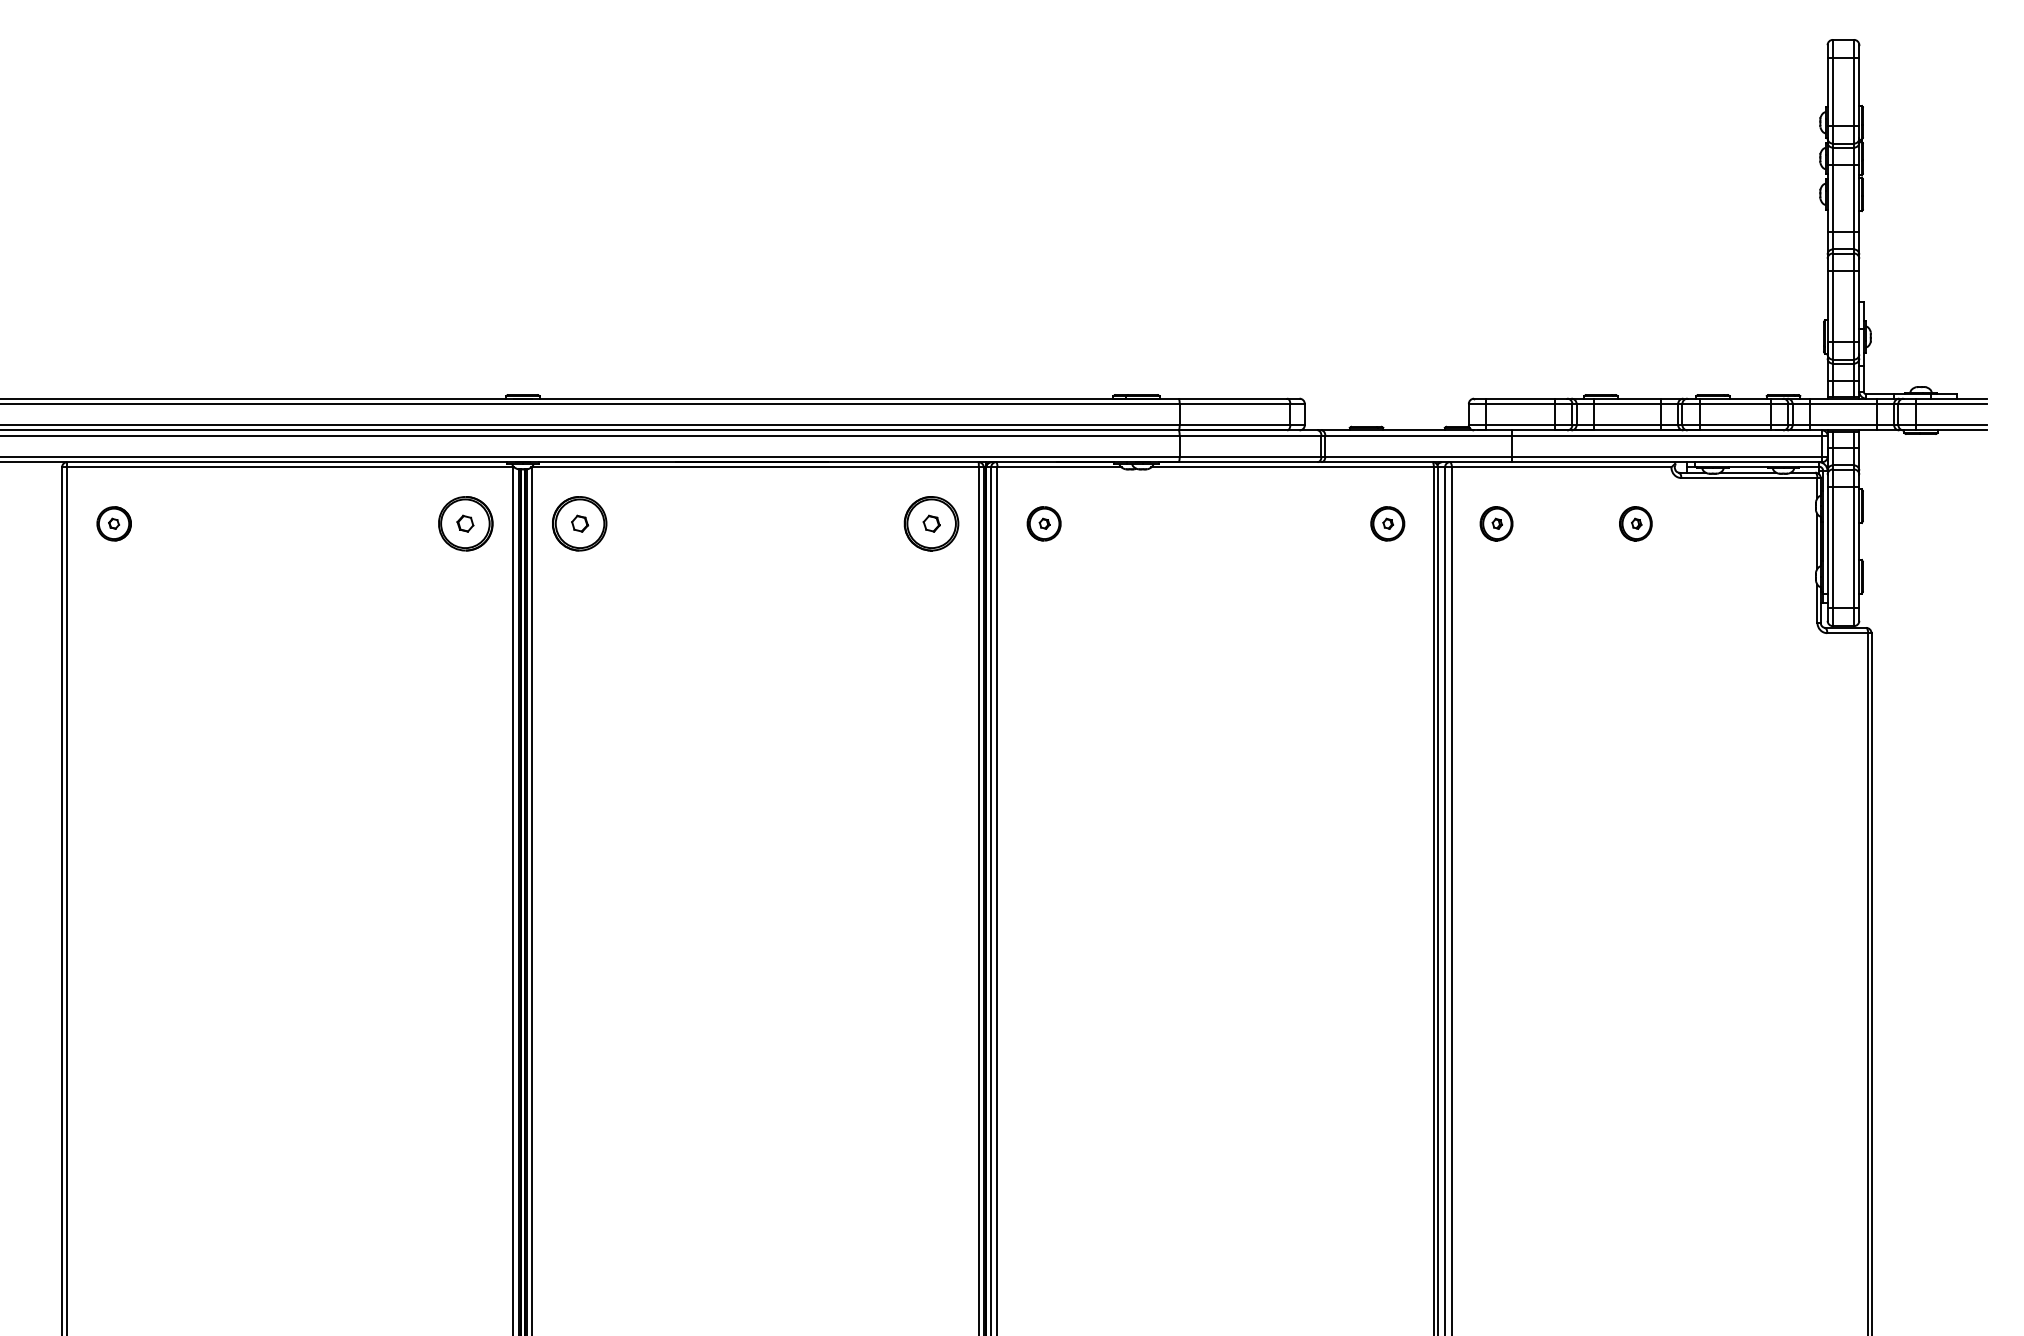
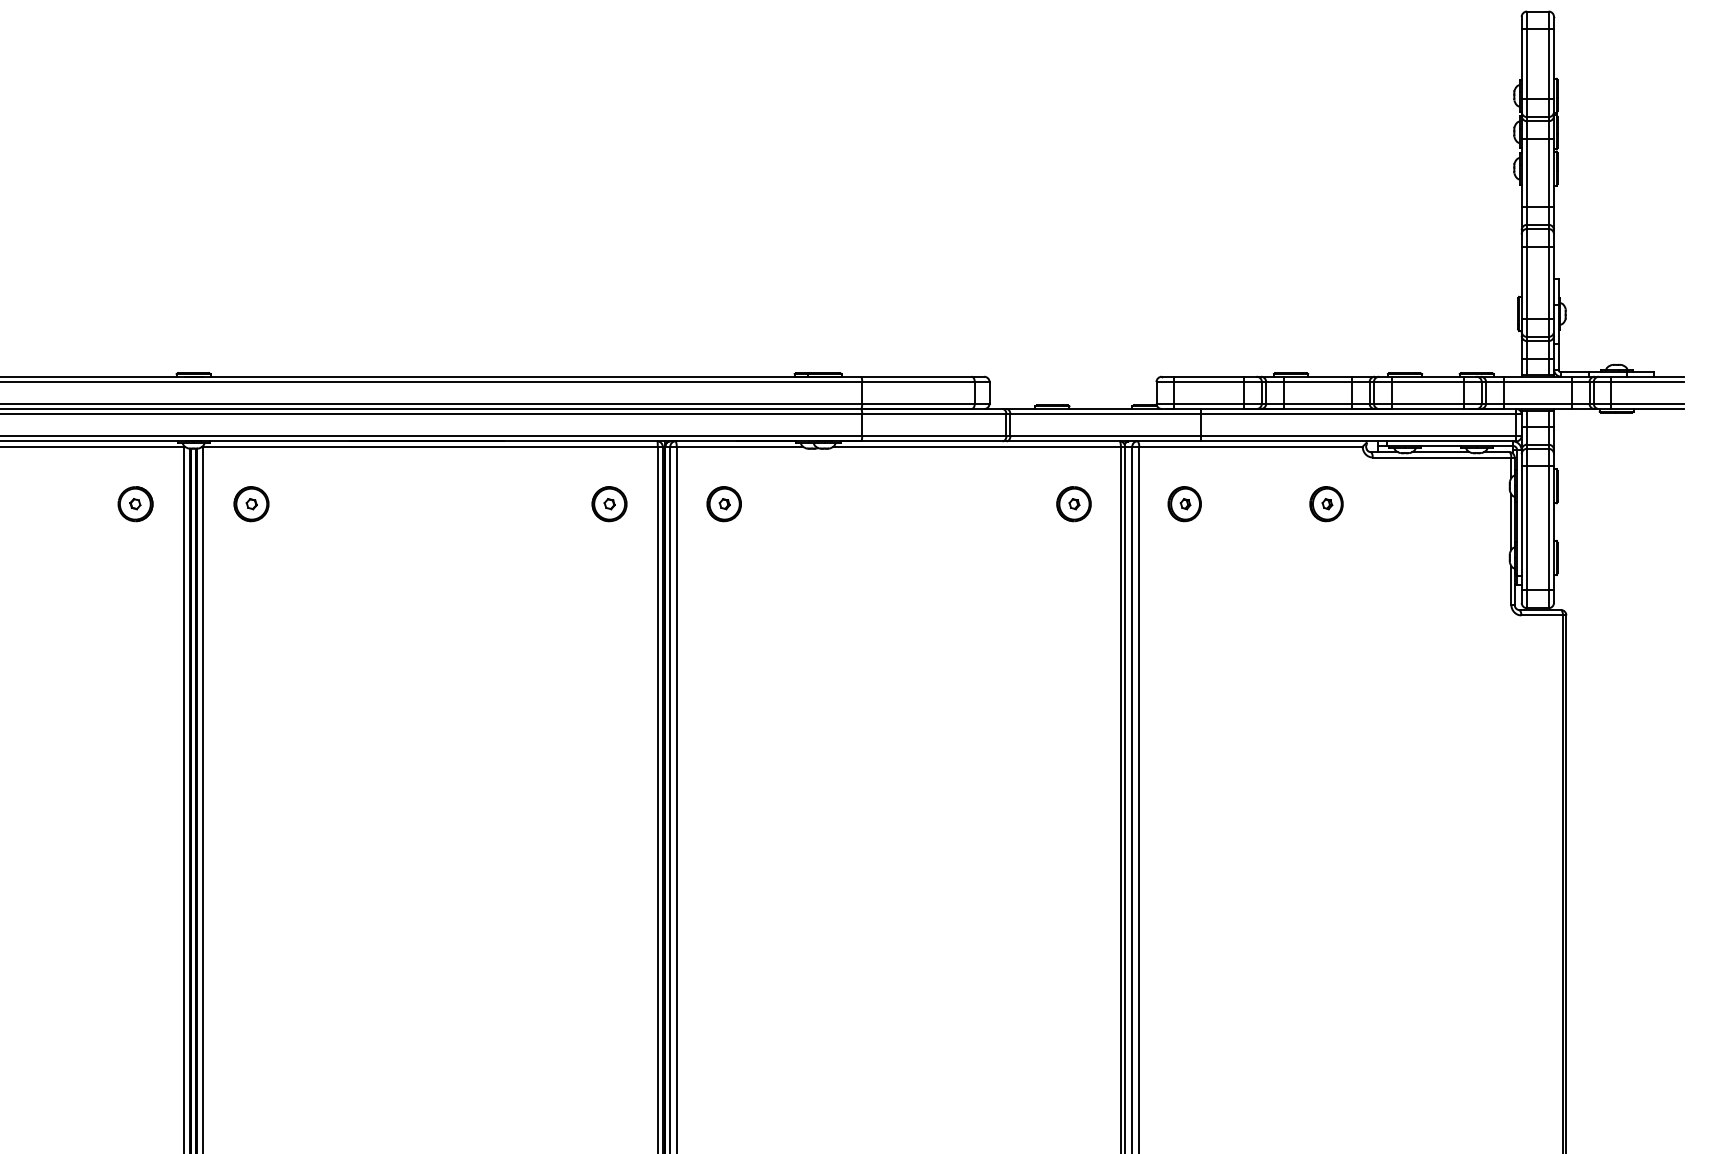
part: (465, 523) -> (135, 503), size x0.62
part: (579, 523) -> (251, 503), size x0.62
part: (931, 523) -> (609, 503), size x0.62

